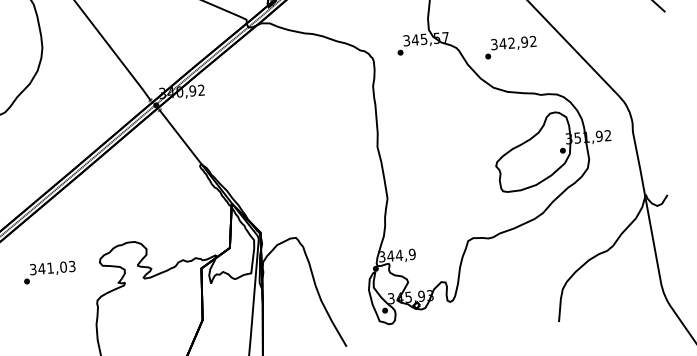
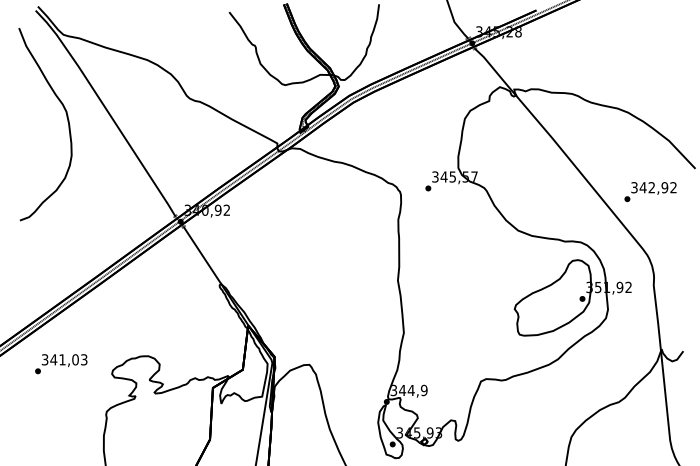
text: (510, 47) -> (650, 191), moved
text: (49, 272) -> (61, 364), moved

